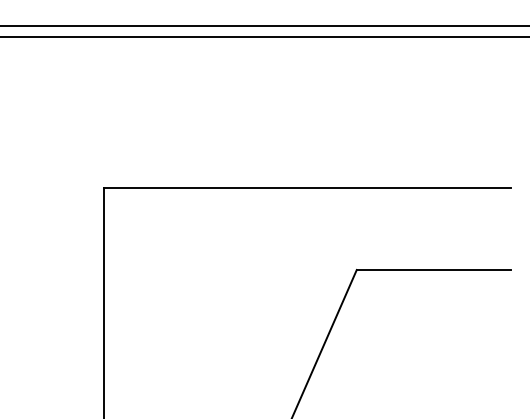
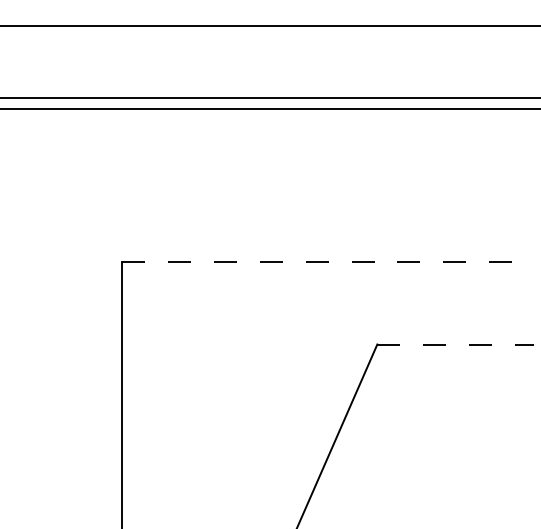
line: (307, 187) -> (327, 261), solid -> dashed
line: (434, 269) -> (455, 344), solid -> dashed

